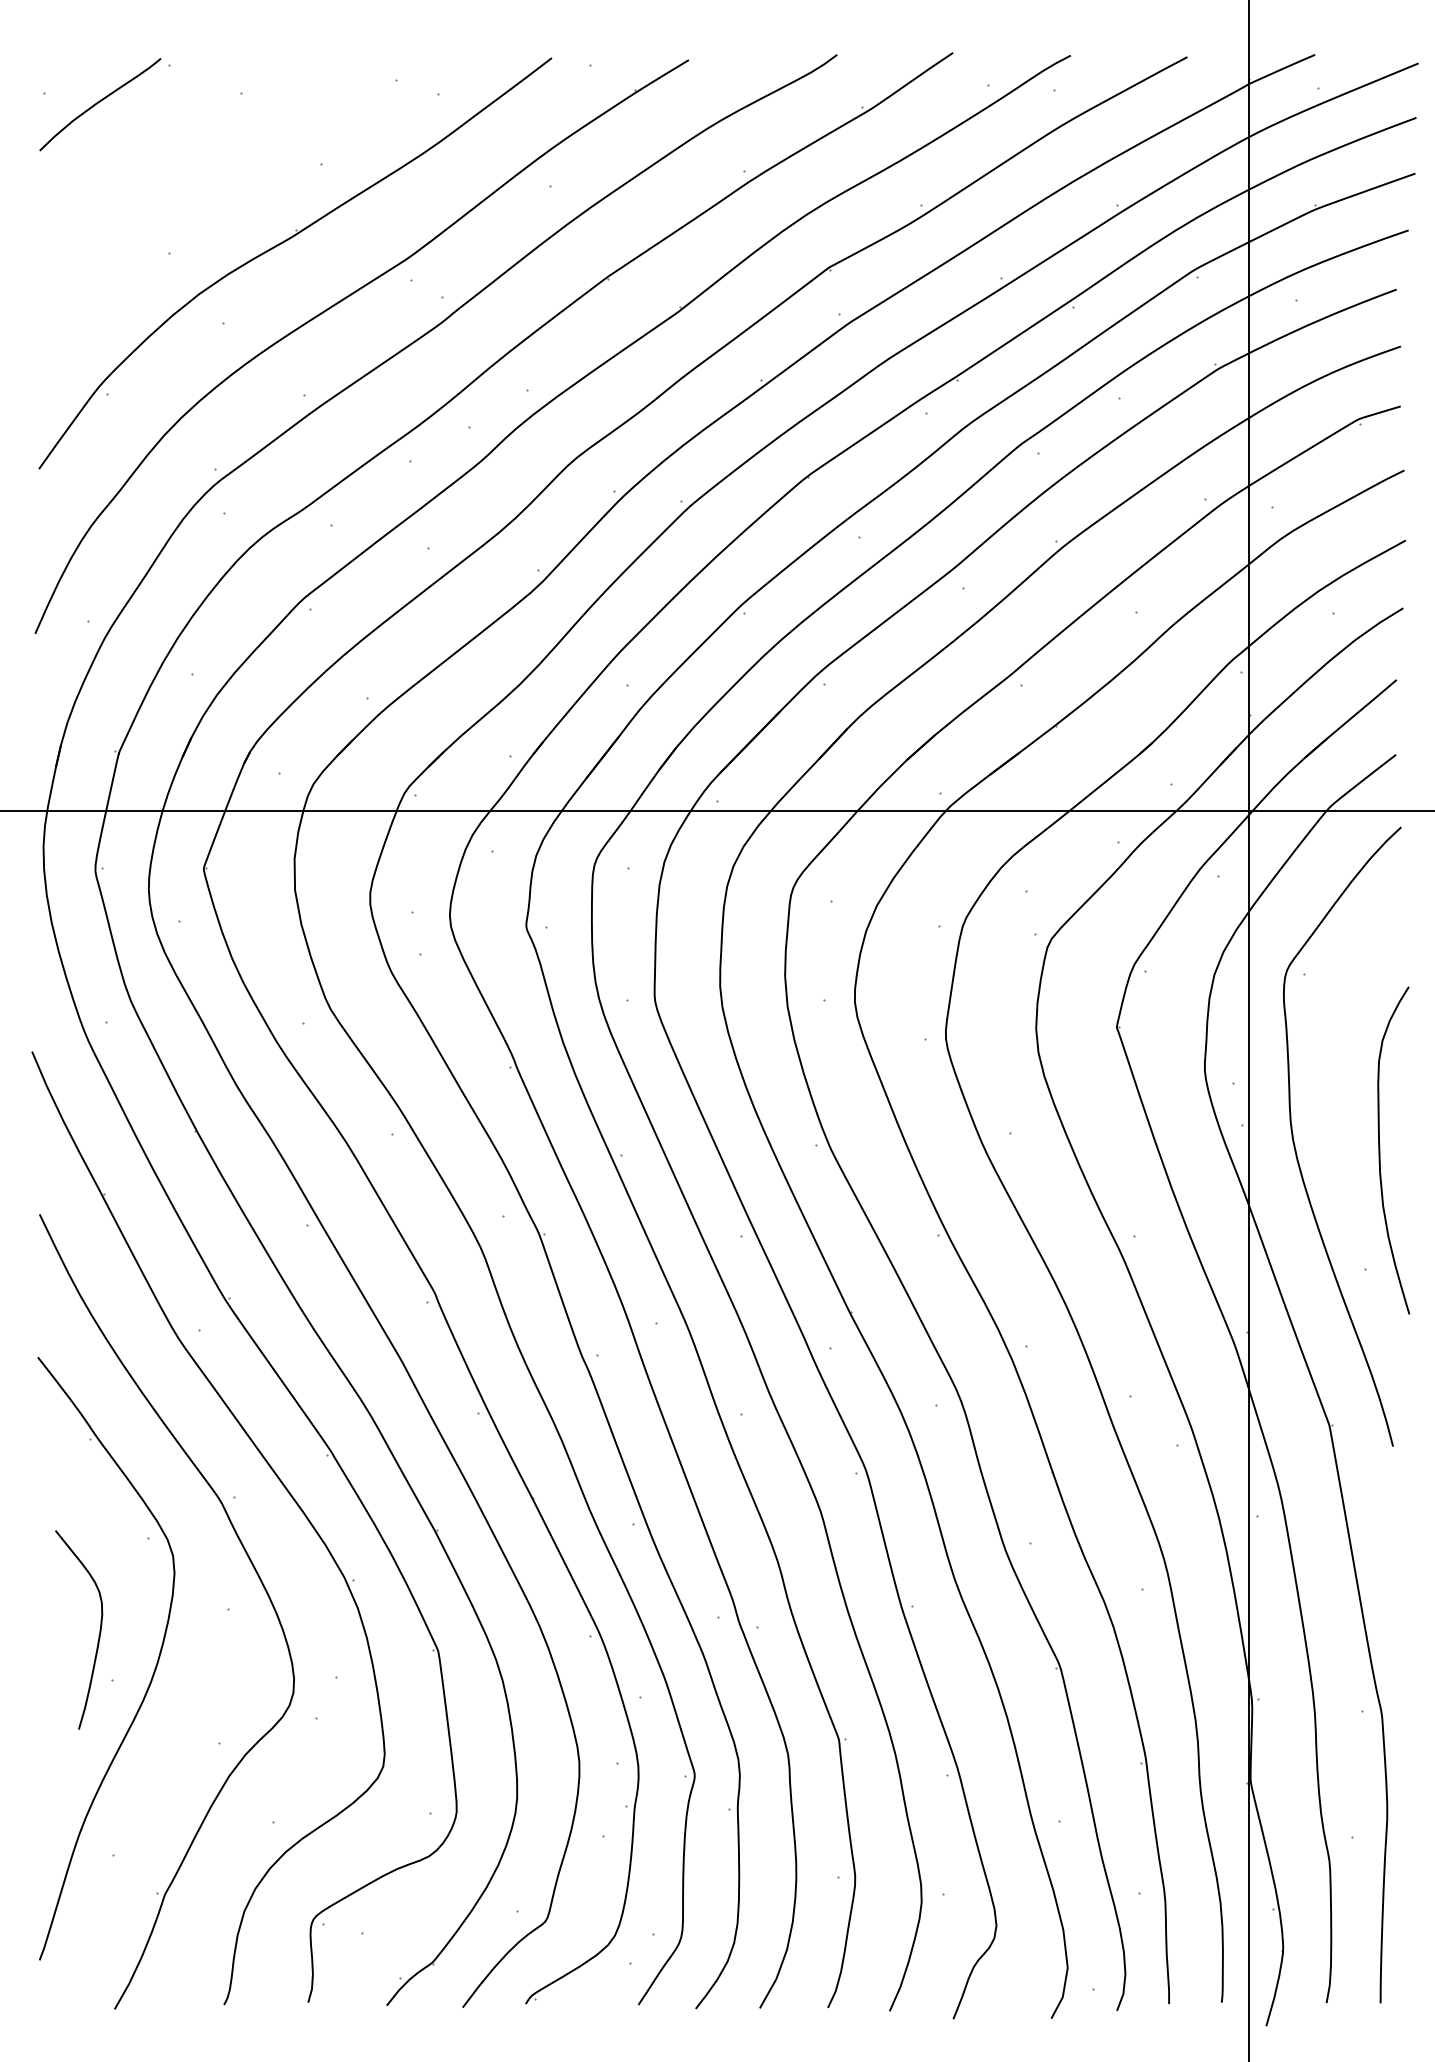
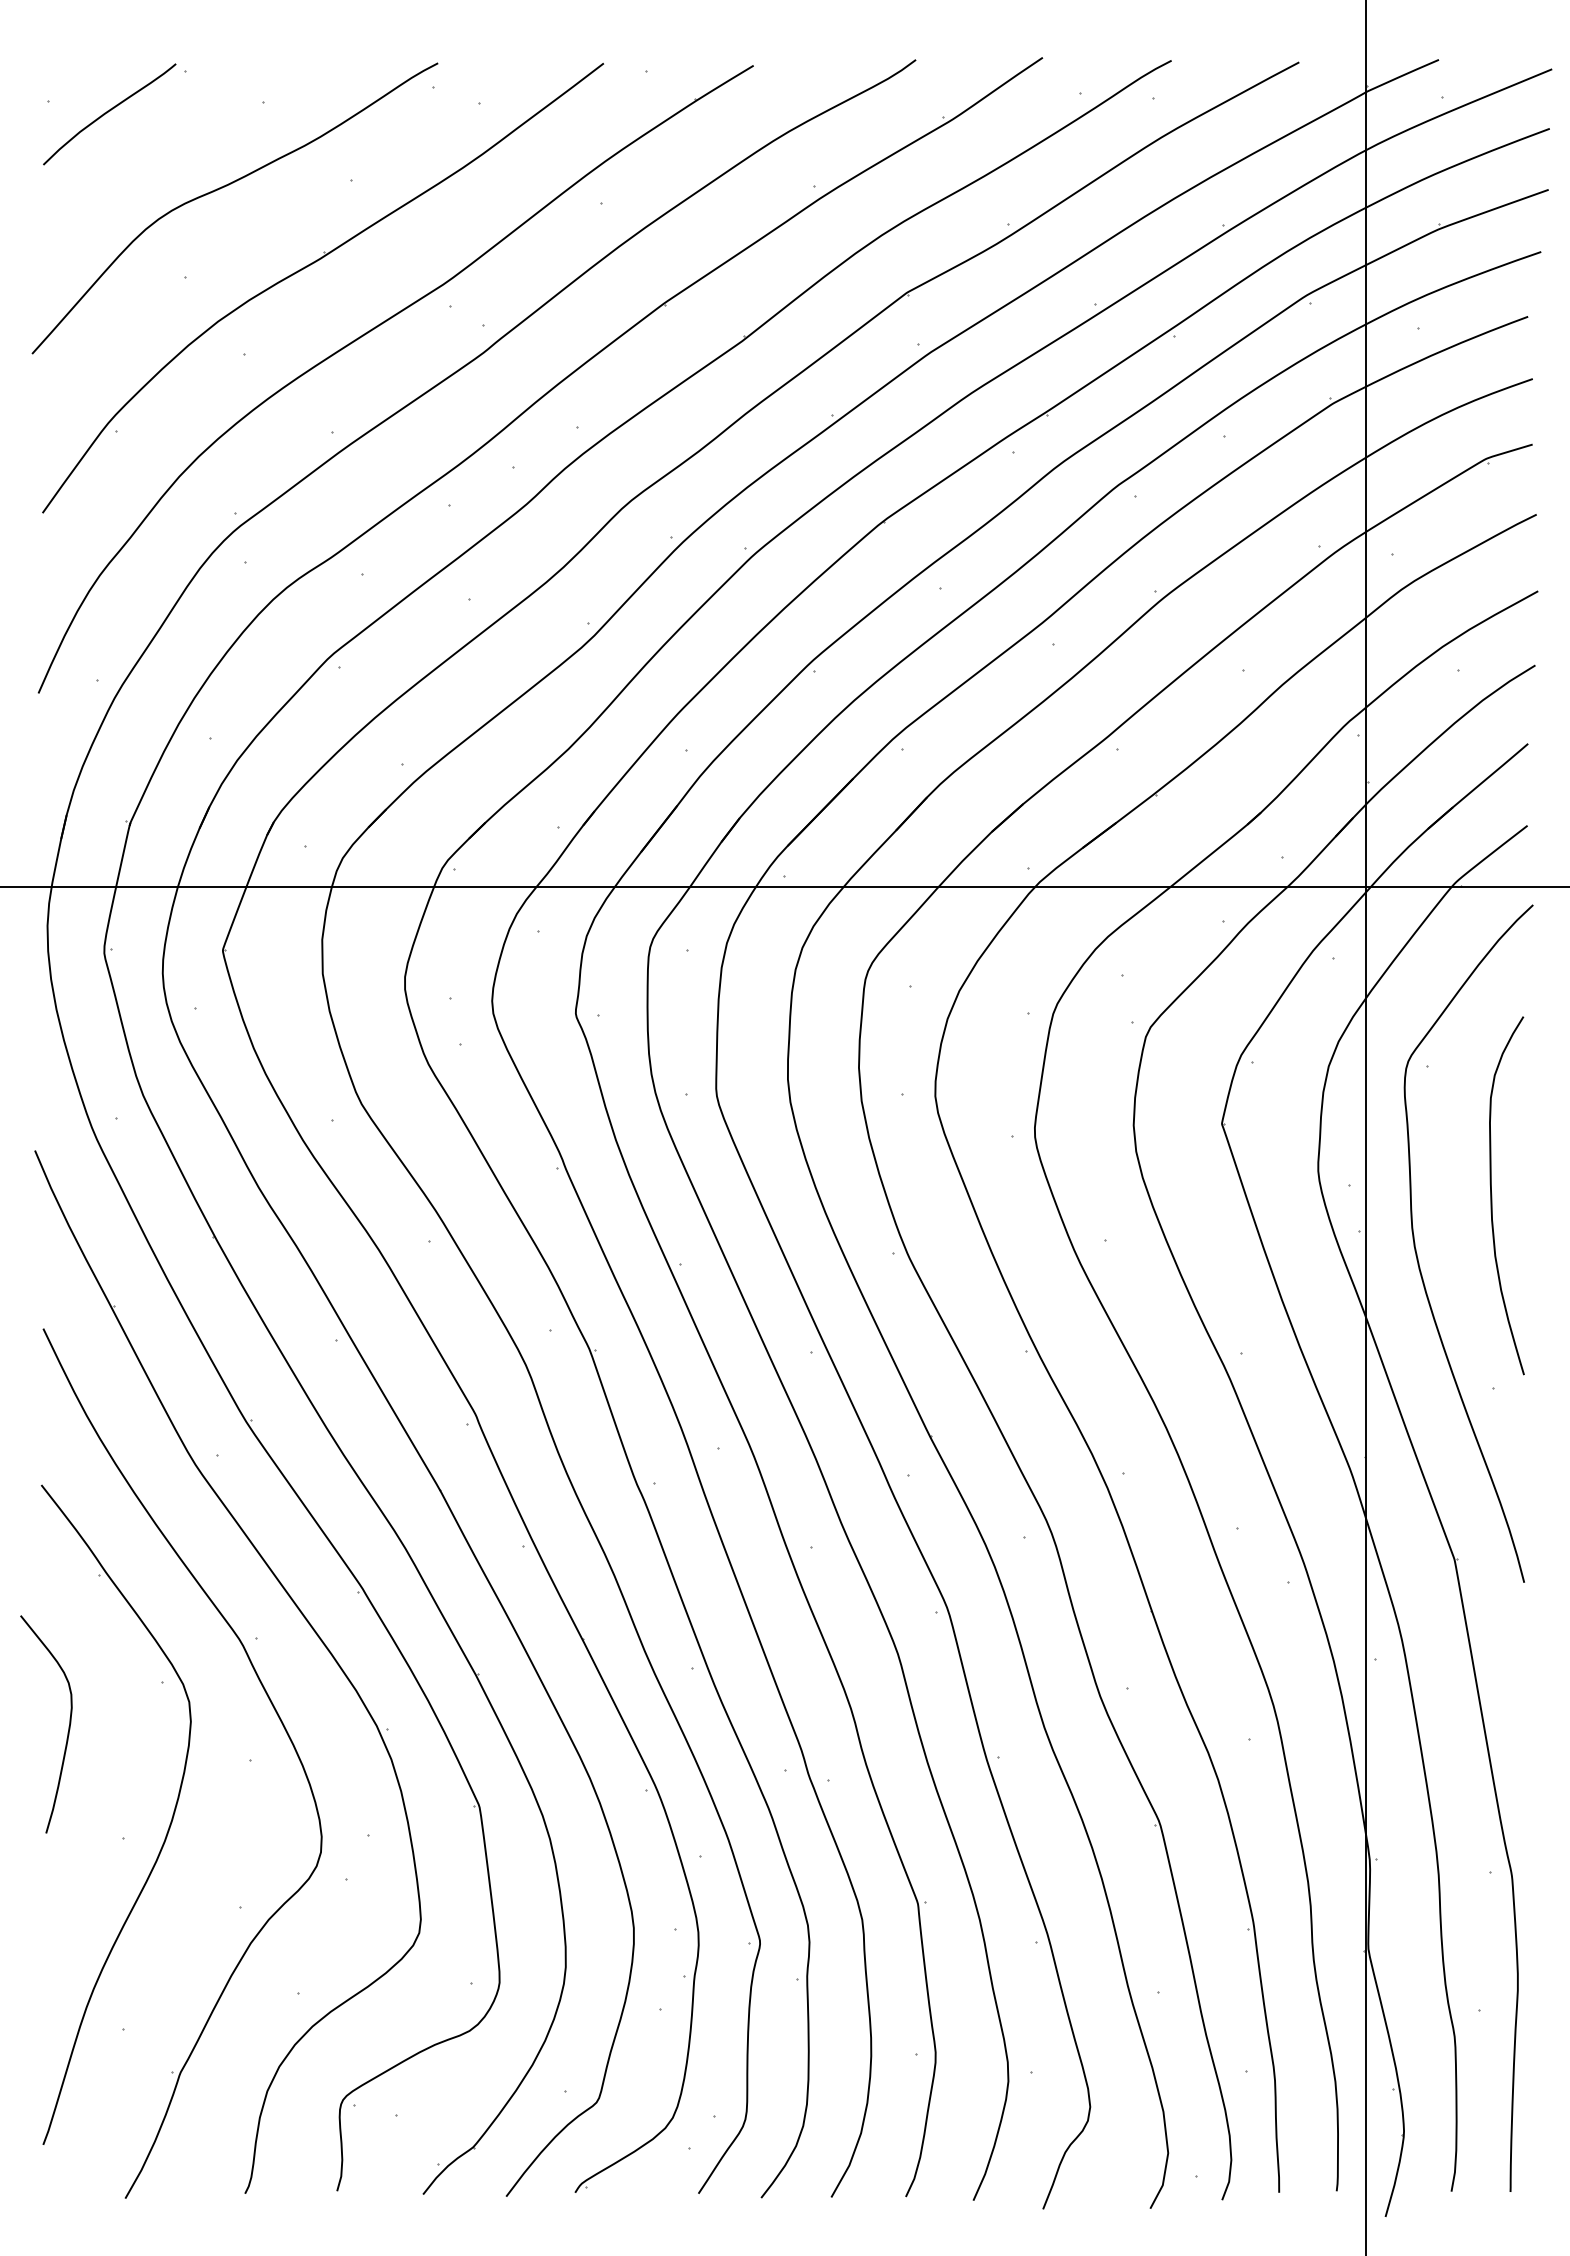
curve: (208, 170) -> (227, 186), added
curve: (1380, 1150) -> (1492, 1195), moved
curve: (99, 1631) -> (68, 1726), moved

